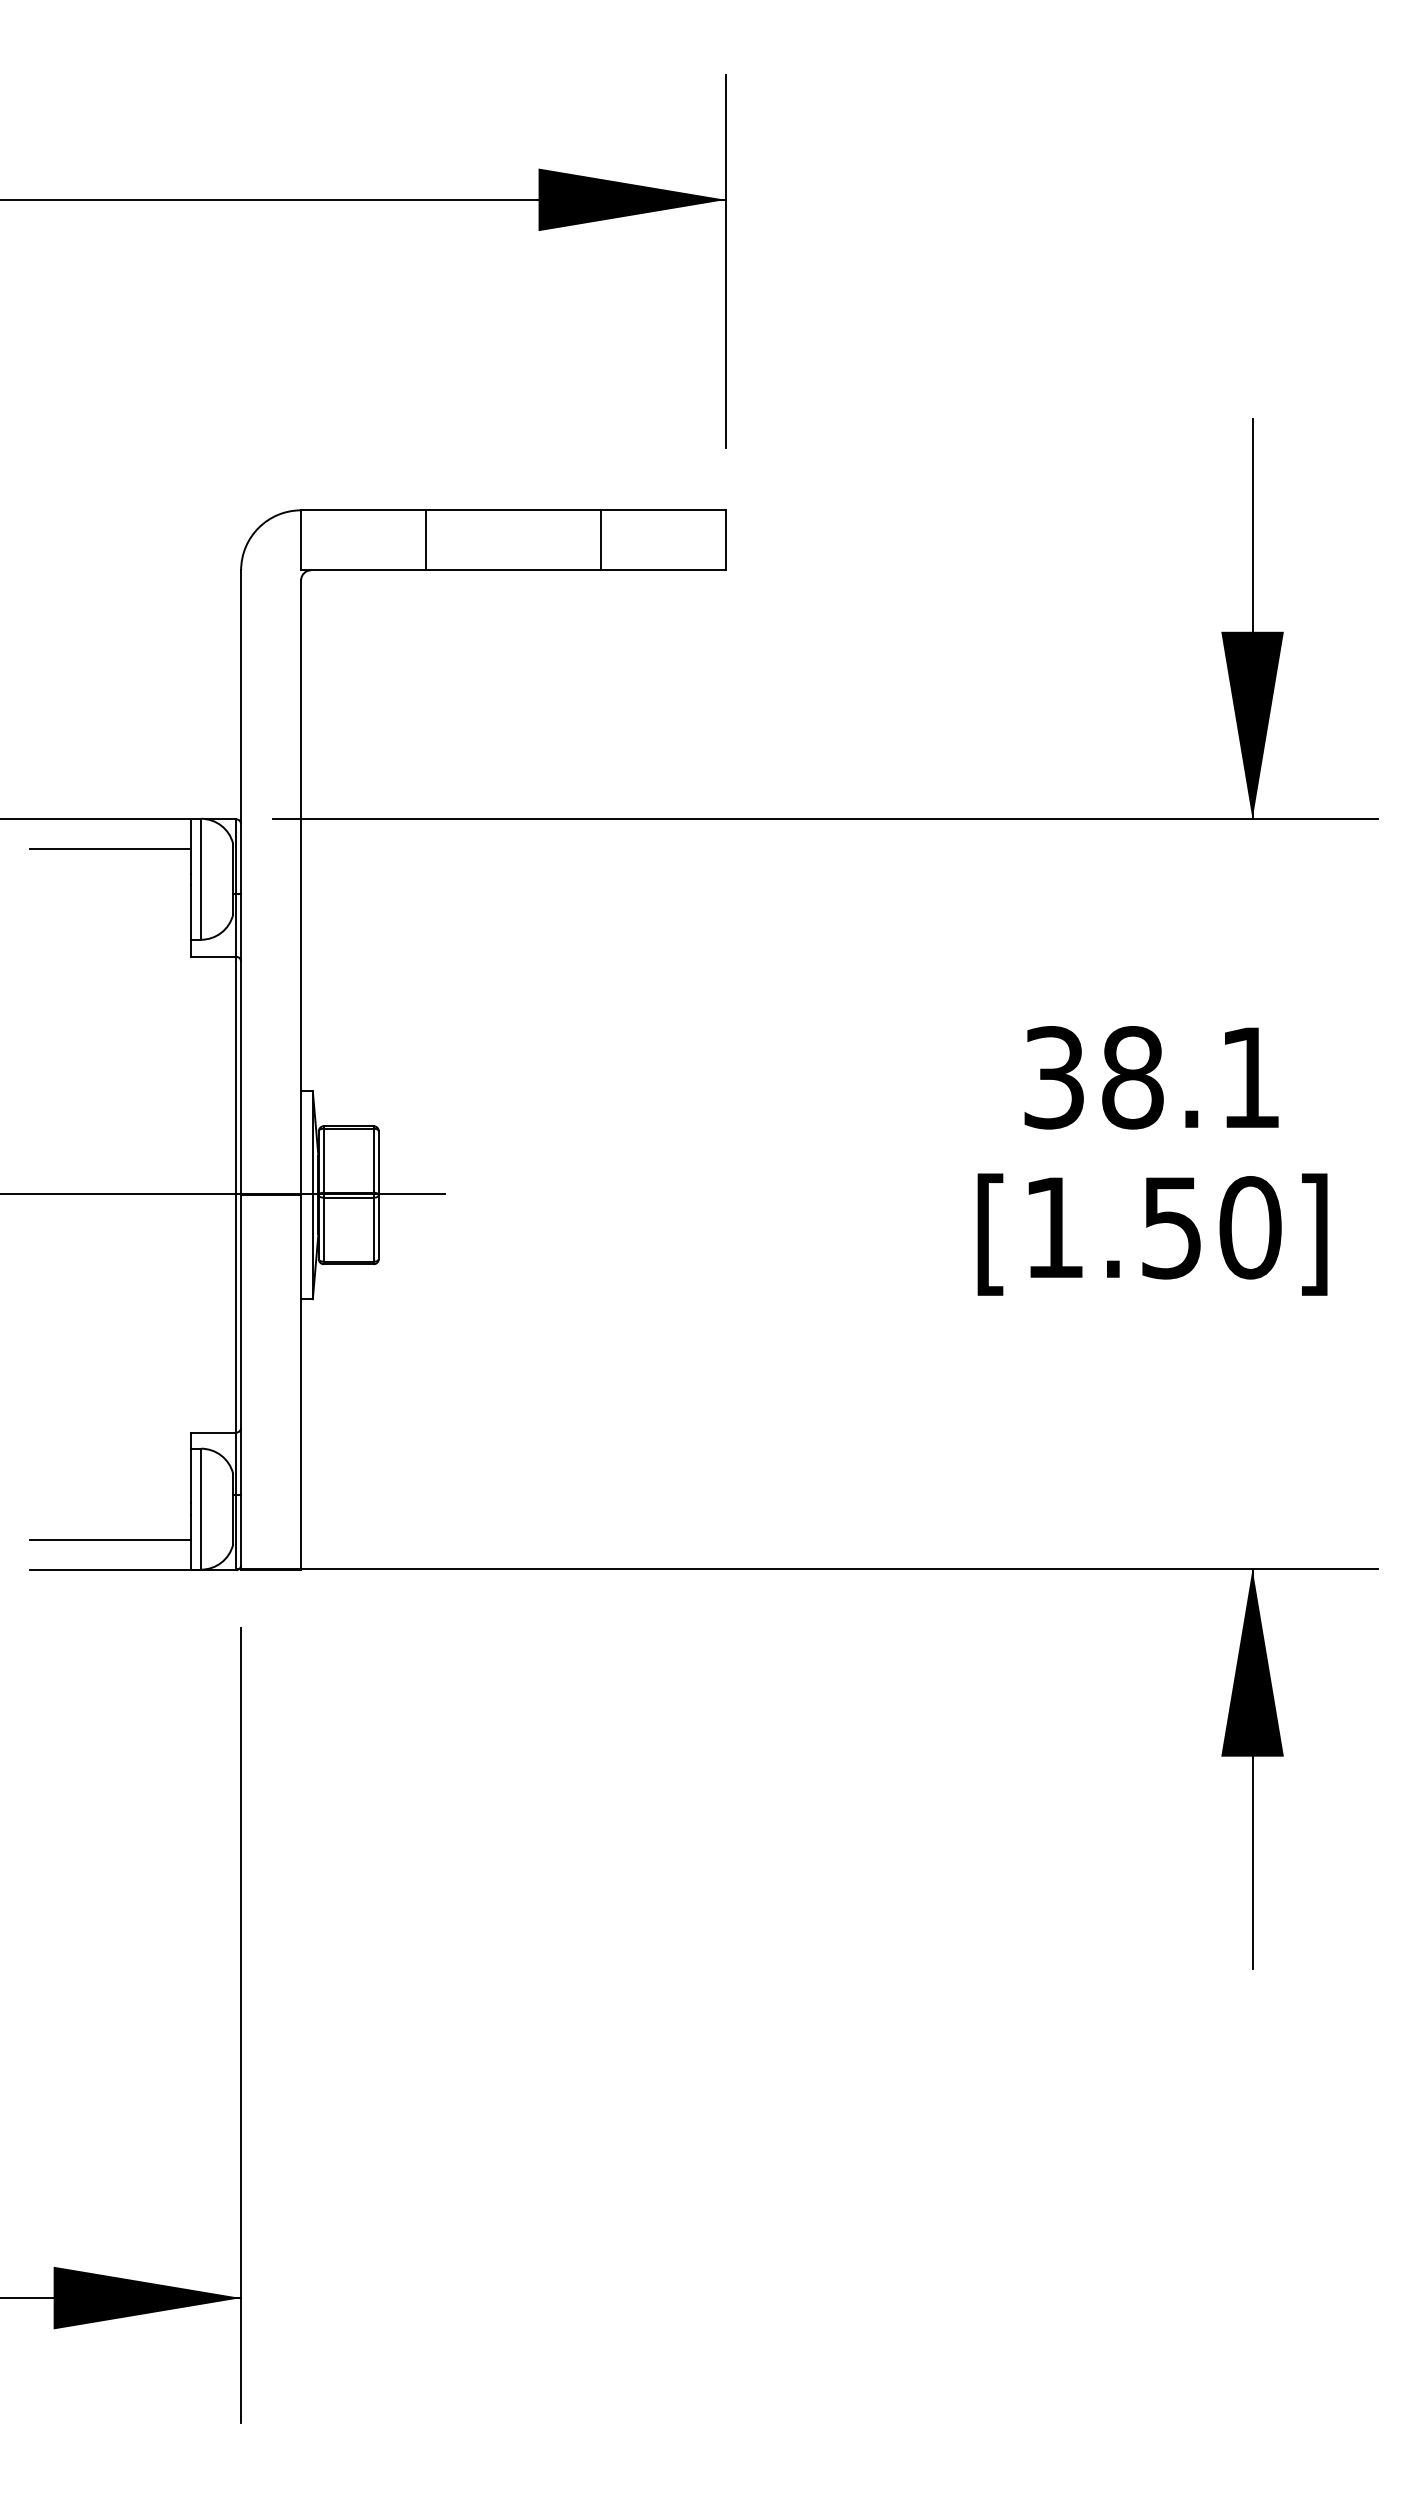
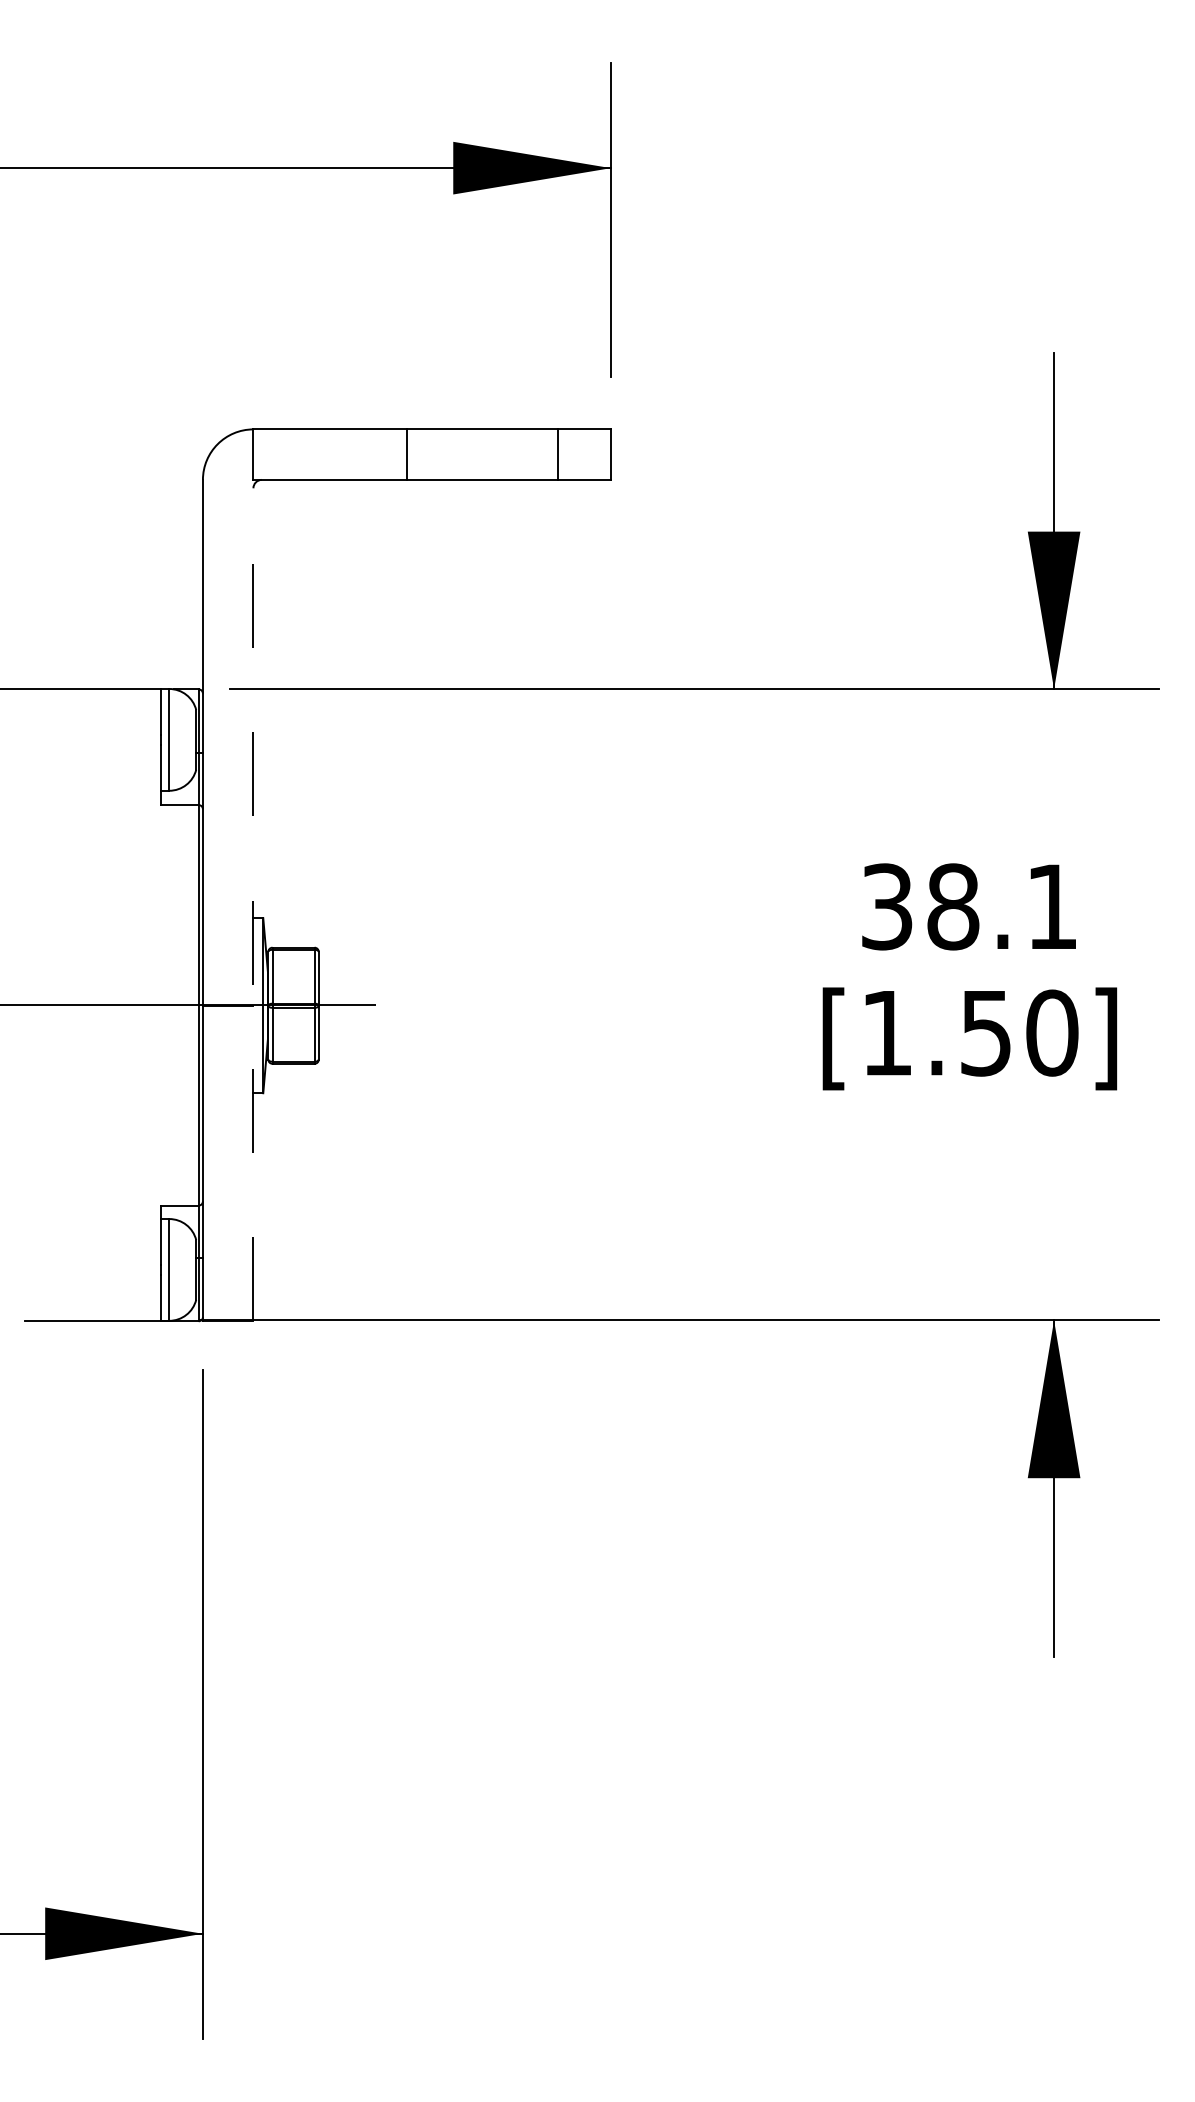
line: (426, 540) -> (407, 454), moved
line: (601, 540) -> (558, 454), moved
line: (110, 849) -> (93, 714), removed
line: (301, 1075) -> (253, 904), solid -> dashed
line: (110, 1540) -> (93, 1296), removed

